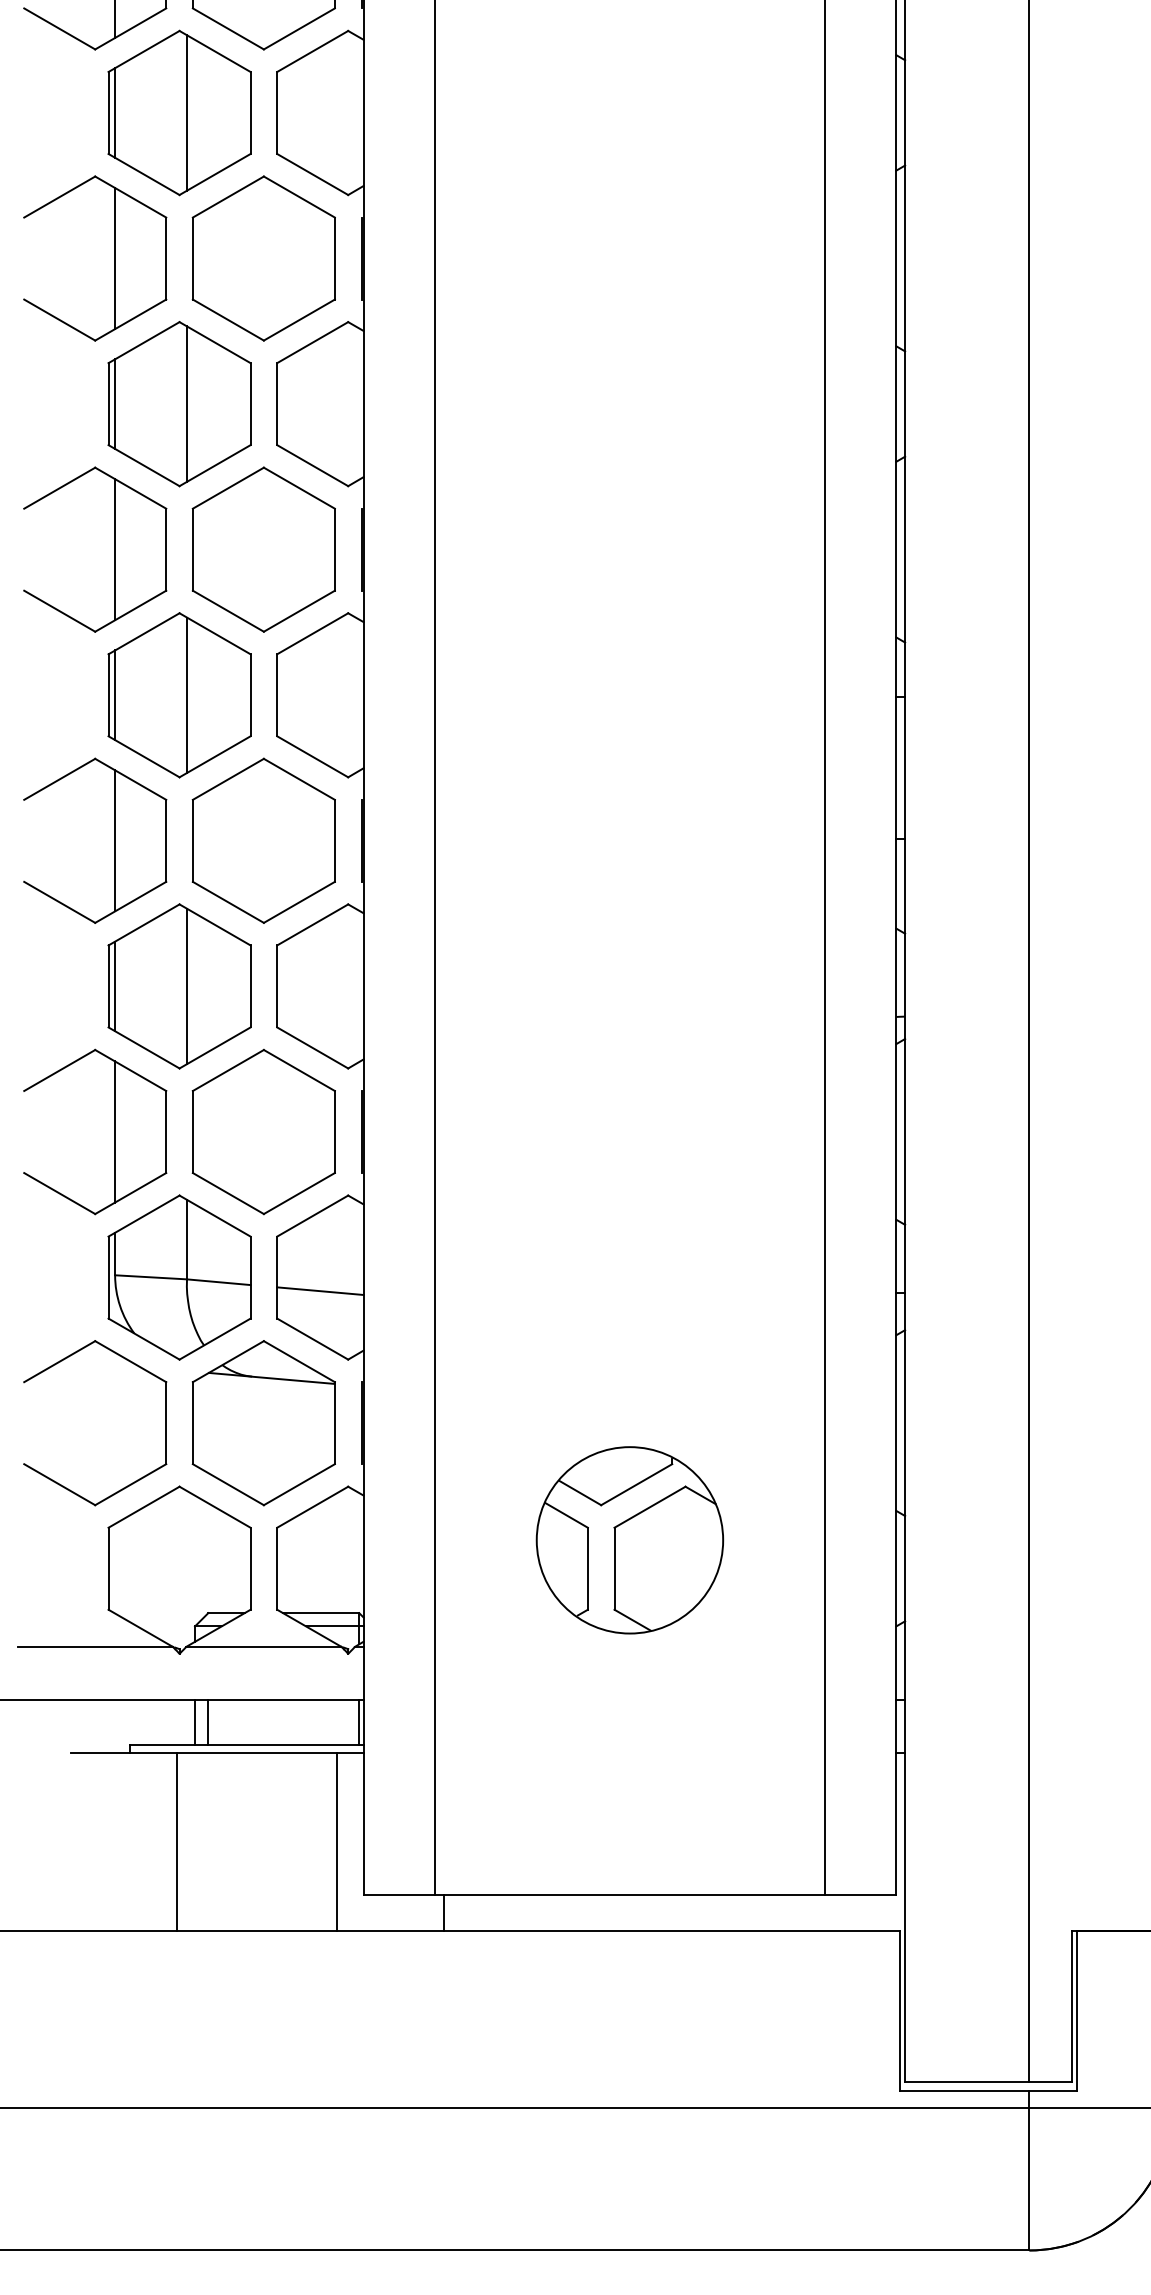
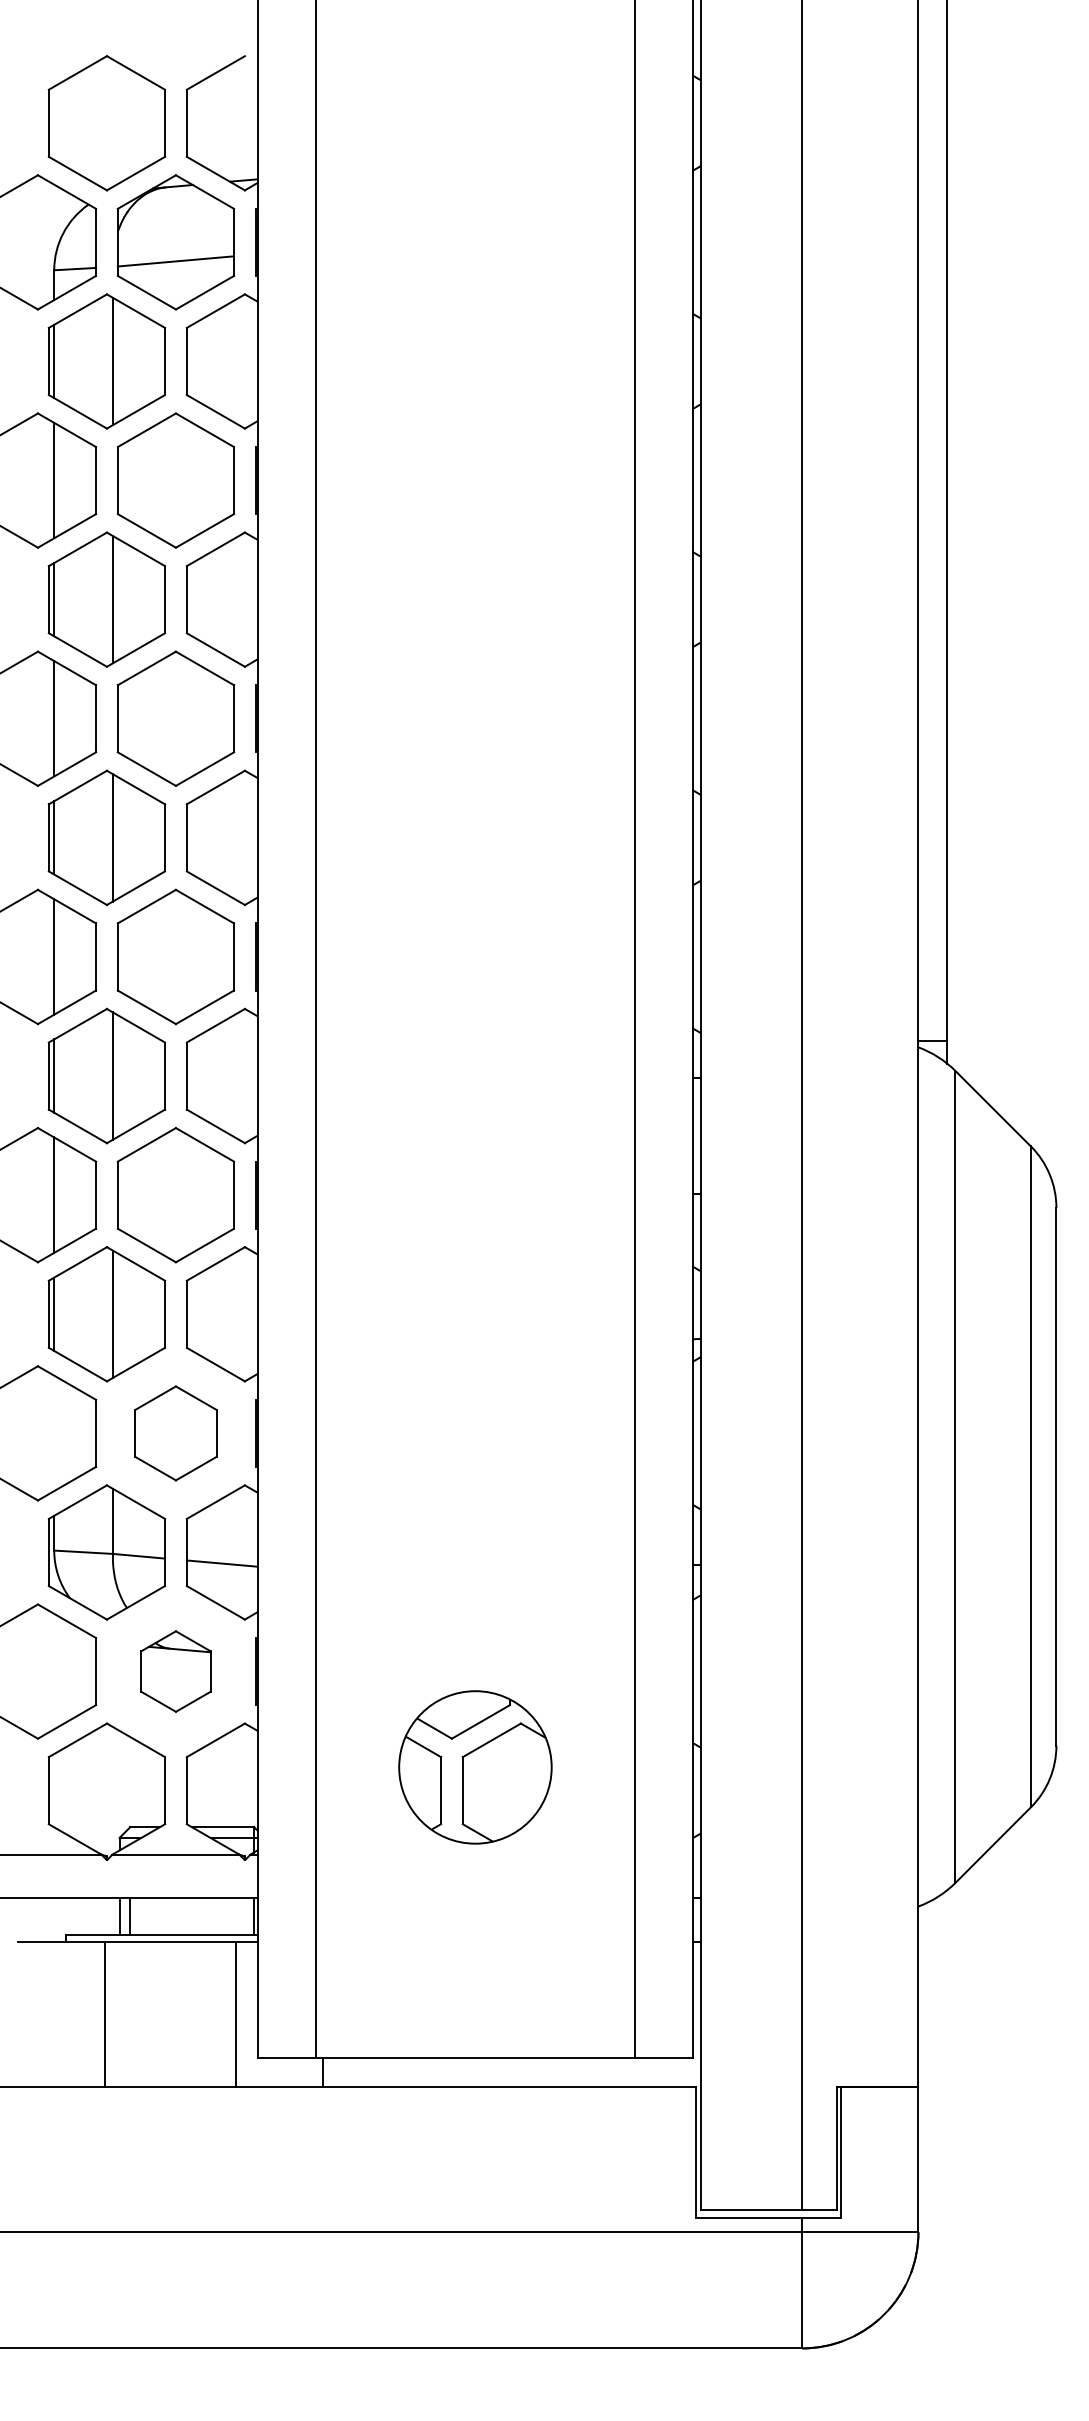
line: (115, 1132) -> (54, 1433), removed
part: (263, 1132) -> (175, 1433), size x0.7
part: (263, 1423) -> (175, 1671), size x0.6

